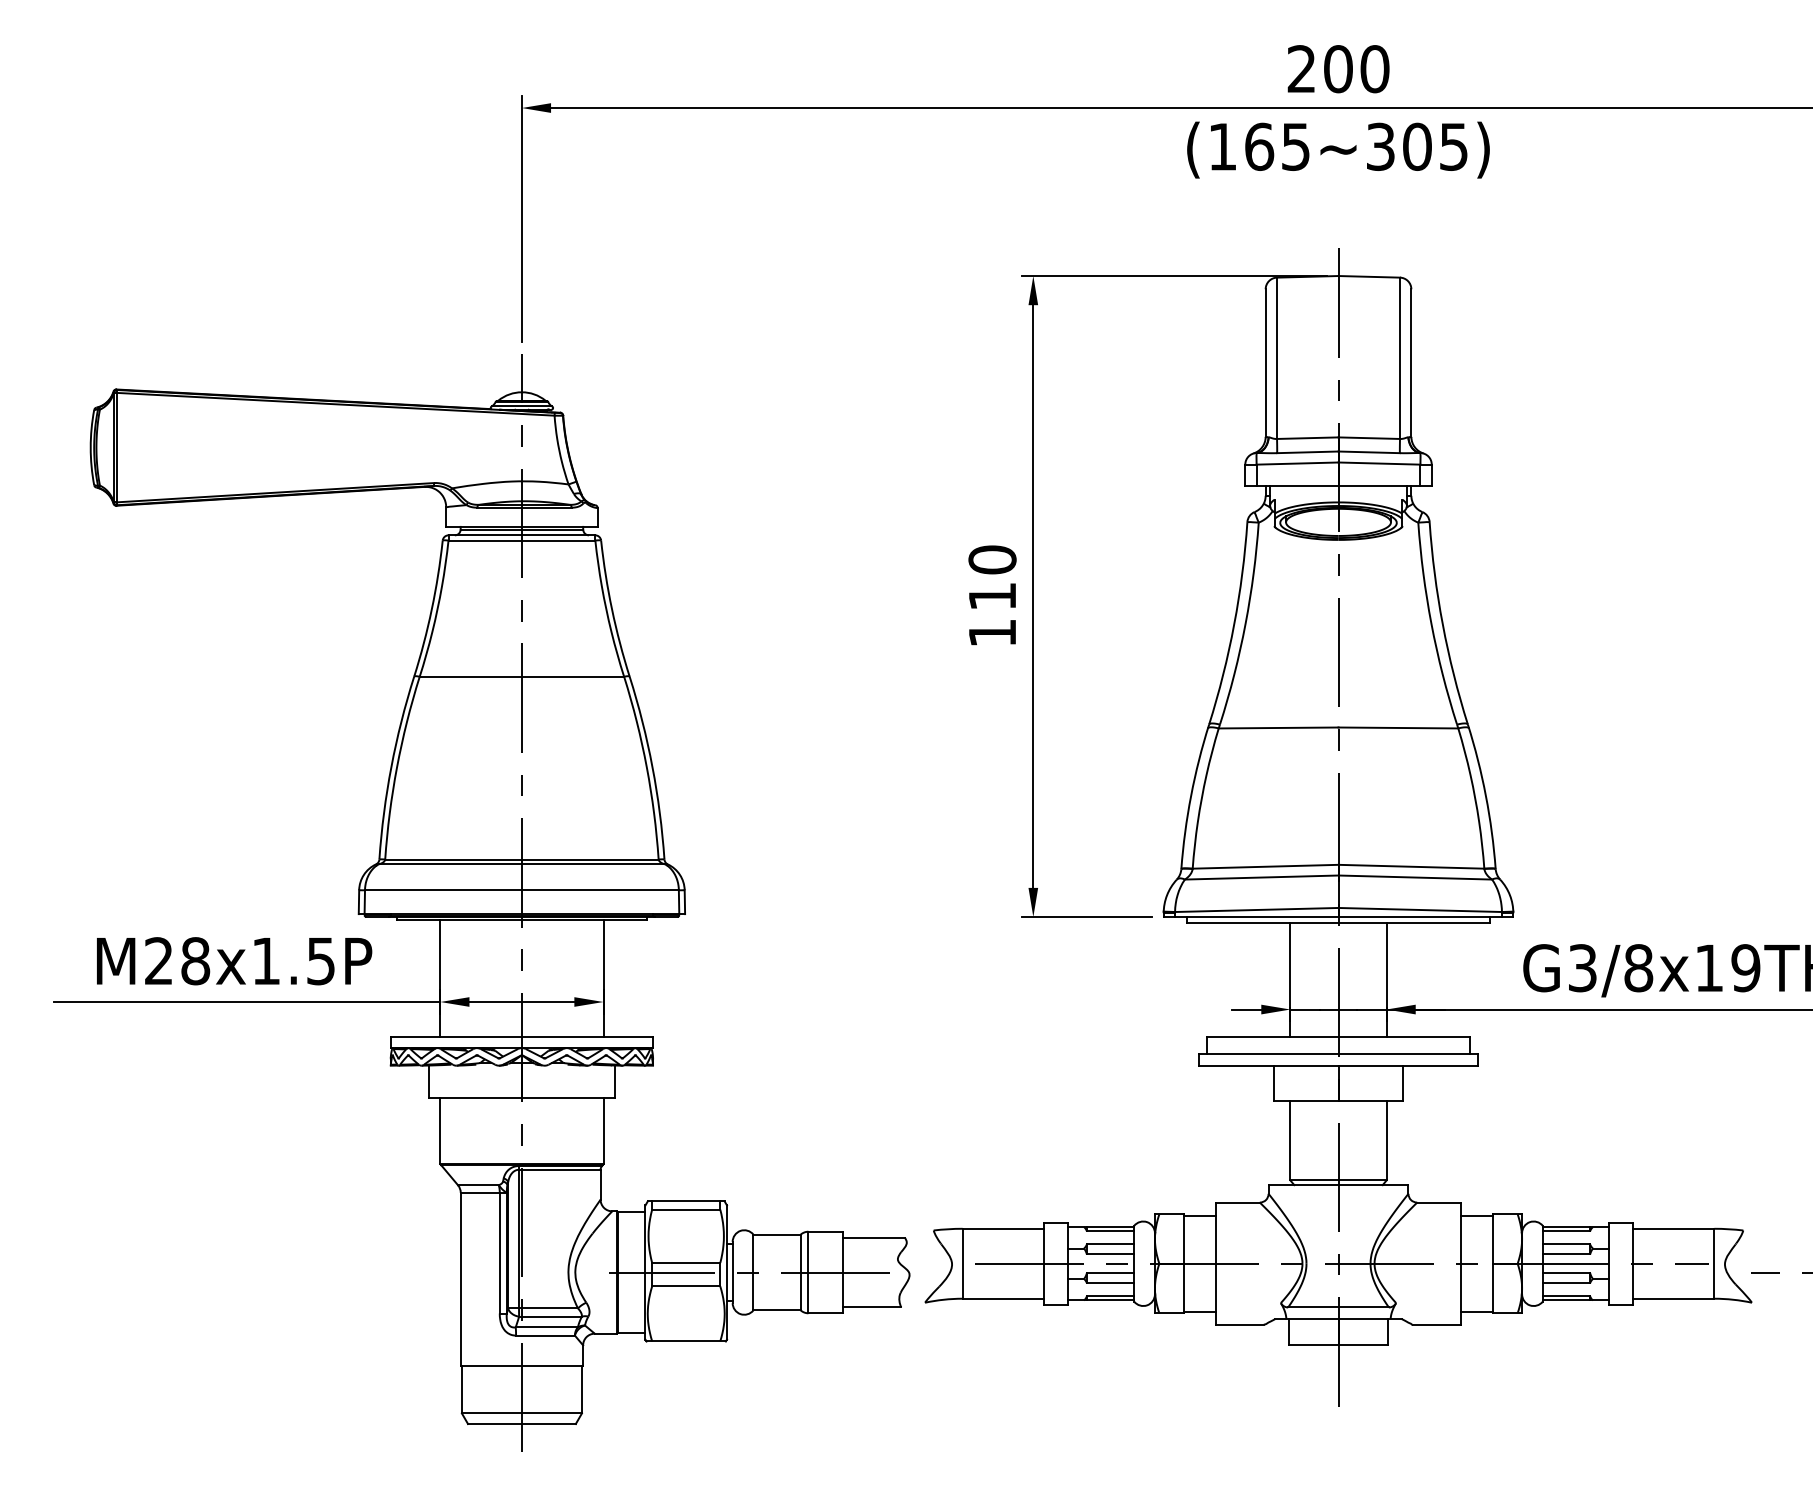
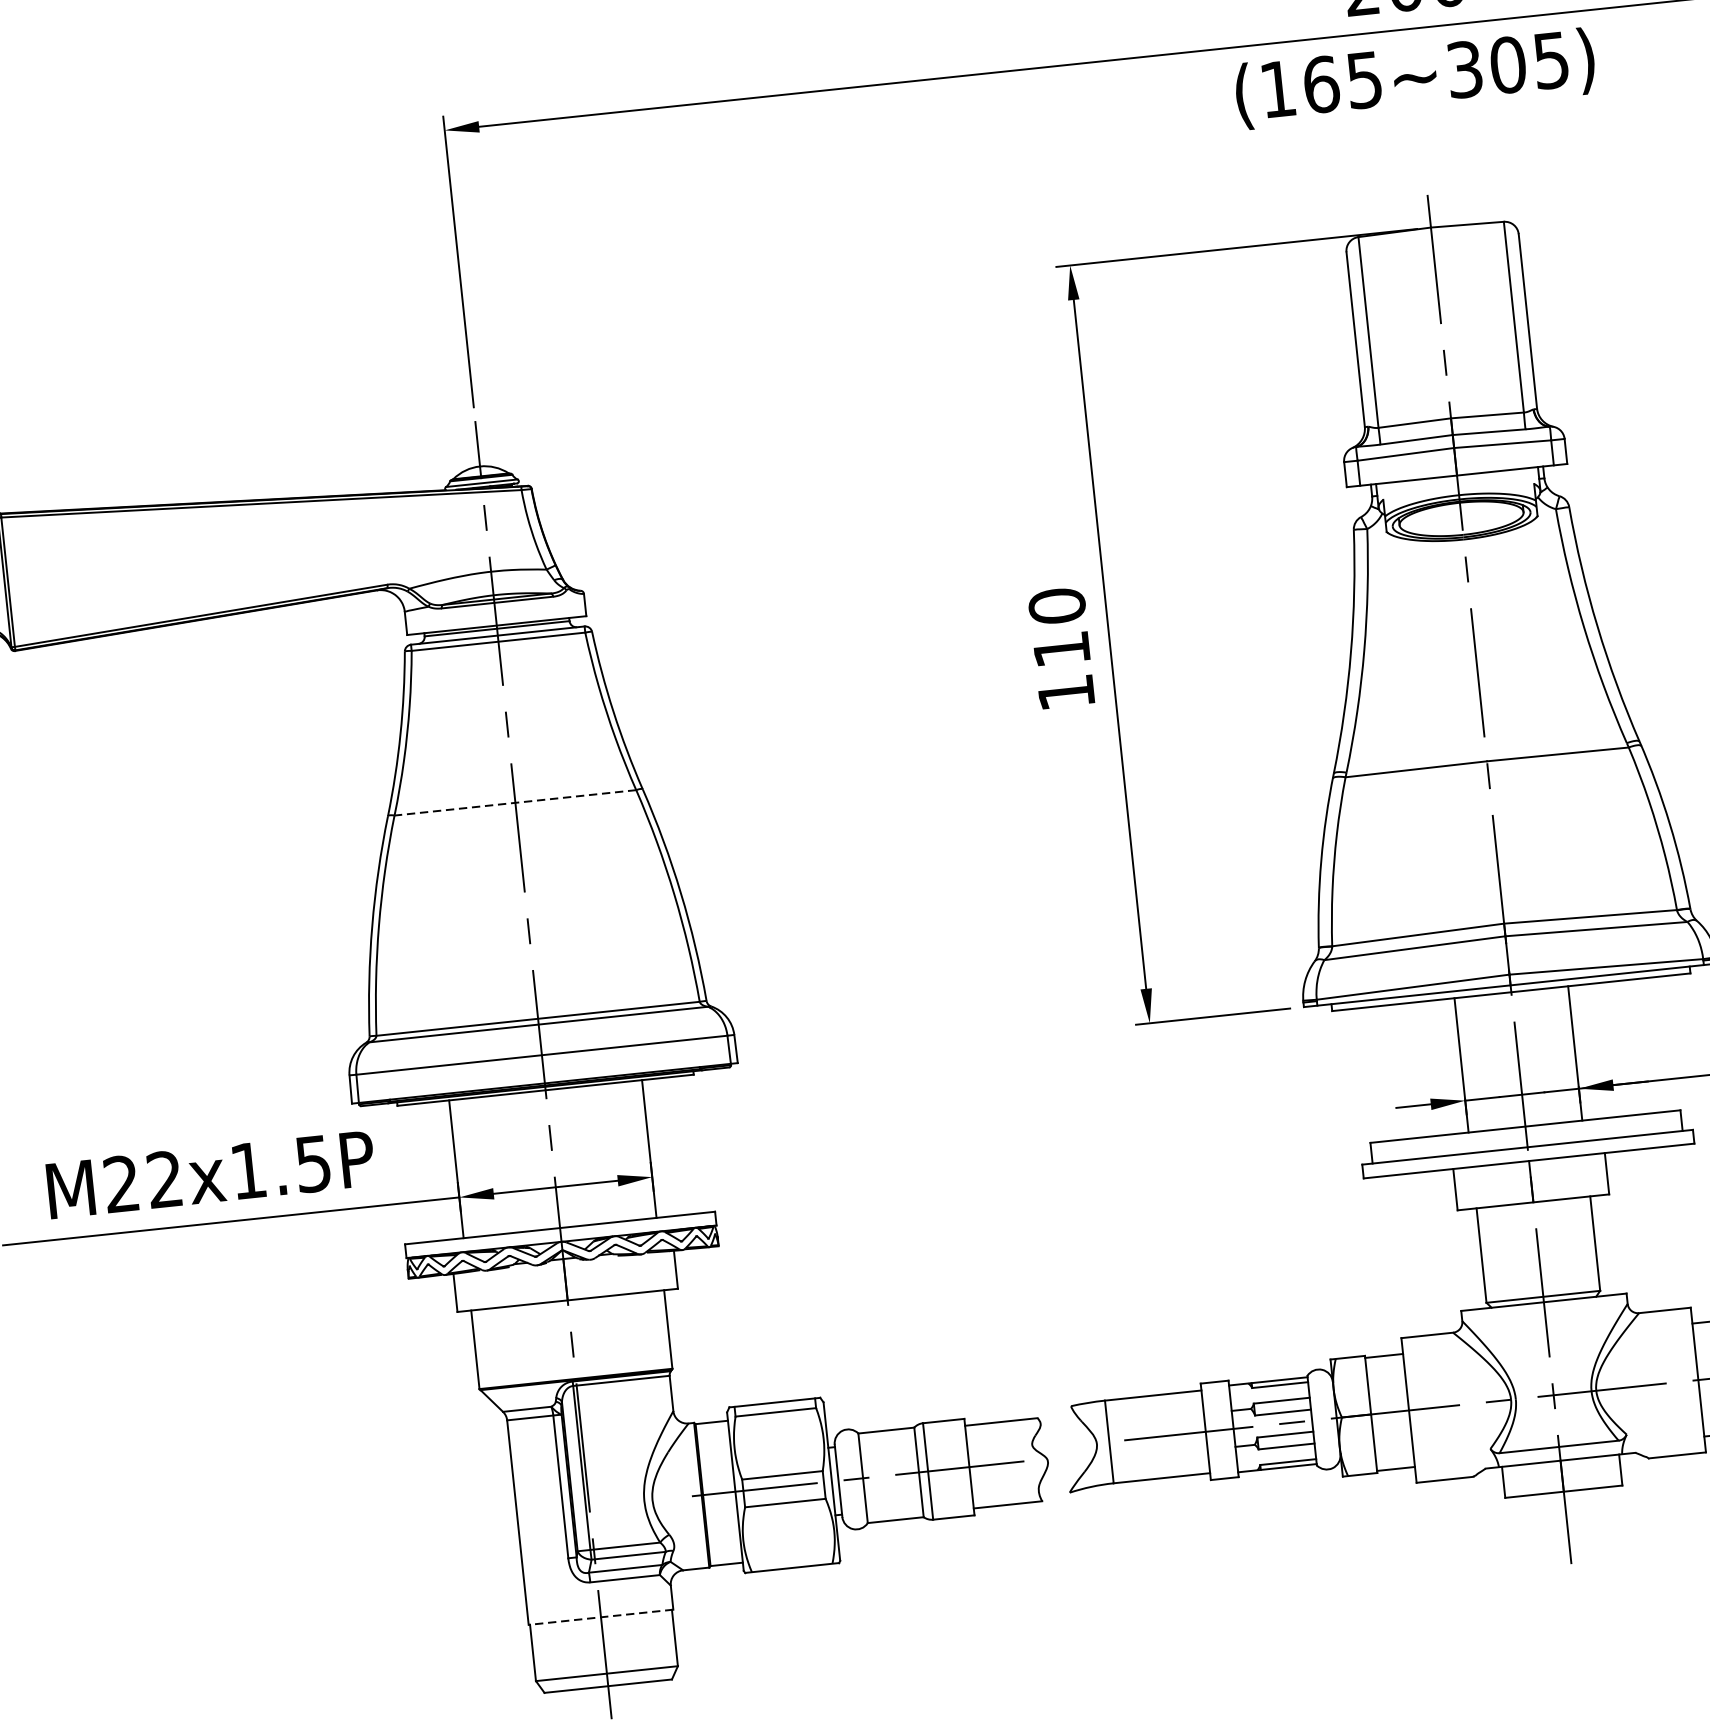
line: (521, 676) -> (514, 802), solid -> dashed
text: (195, 961) -> (164, 1179), M28x1.5P -> M22x1.5P
line: (521, 1365) -> (600, 1617), solid -> dashed

